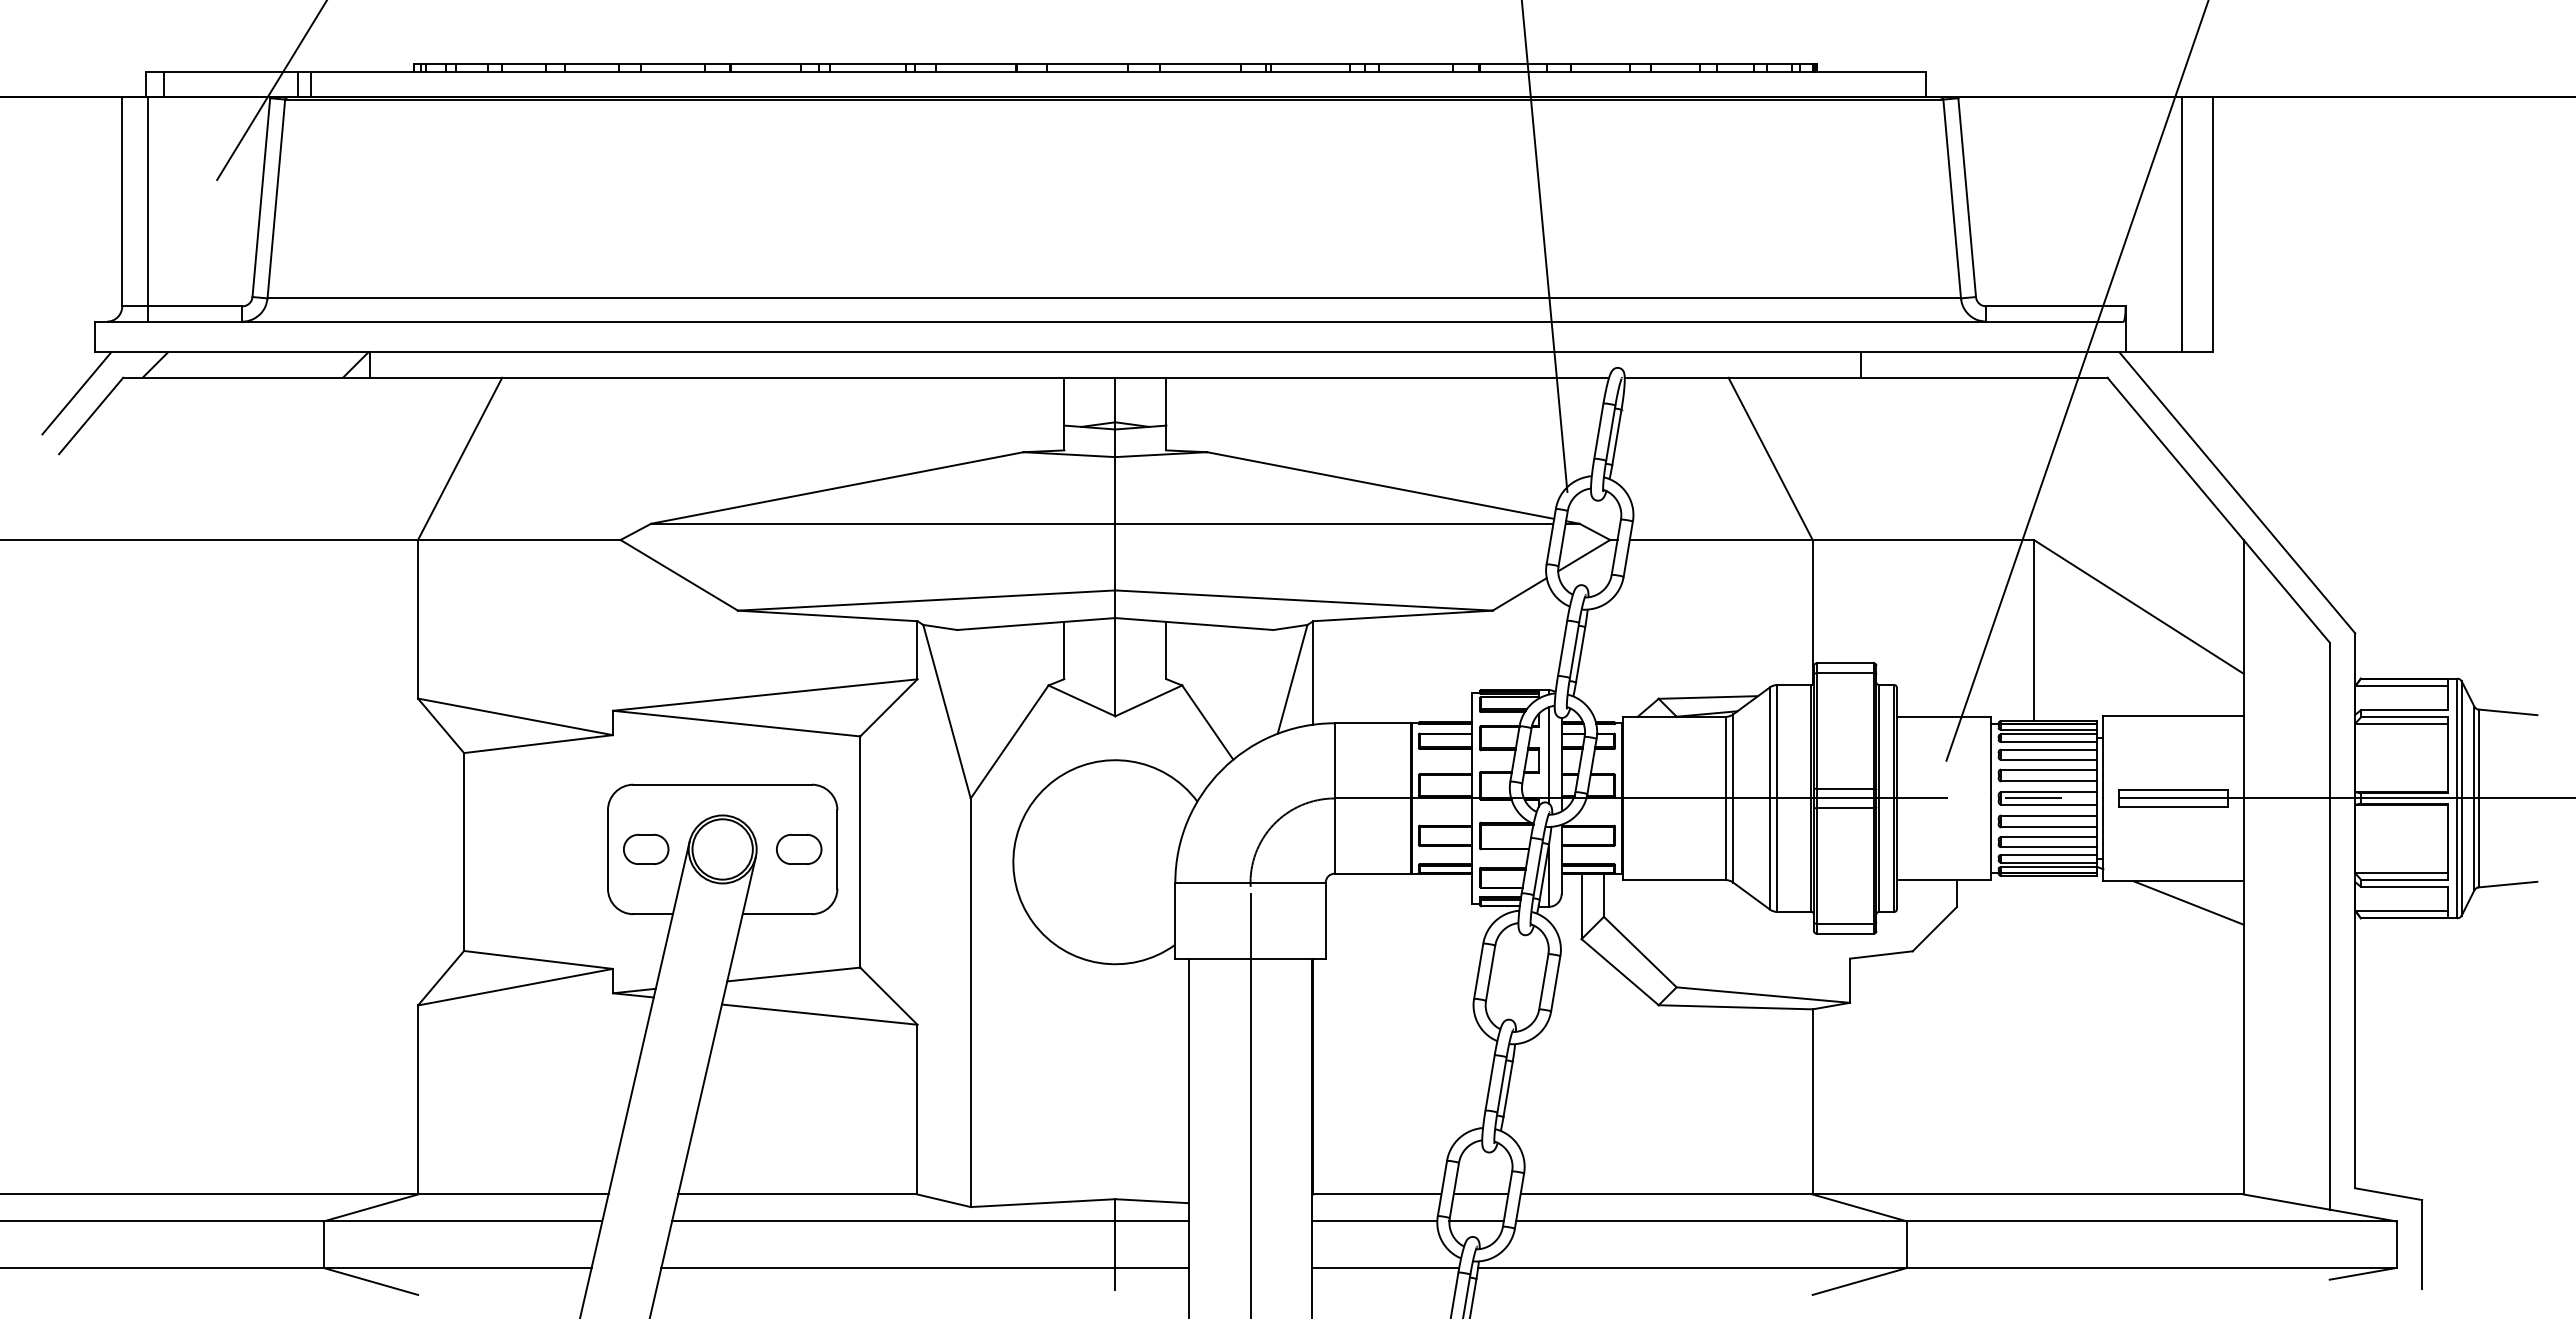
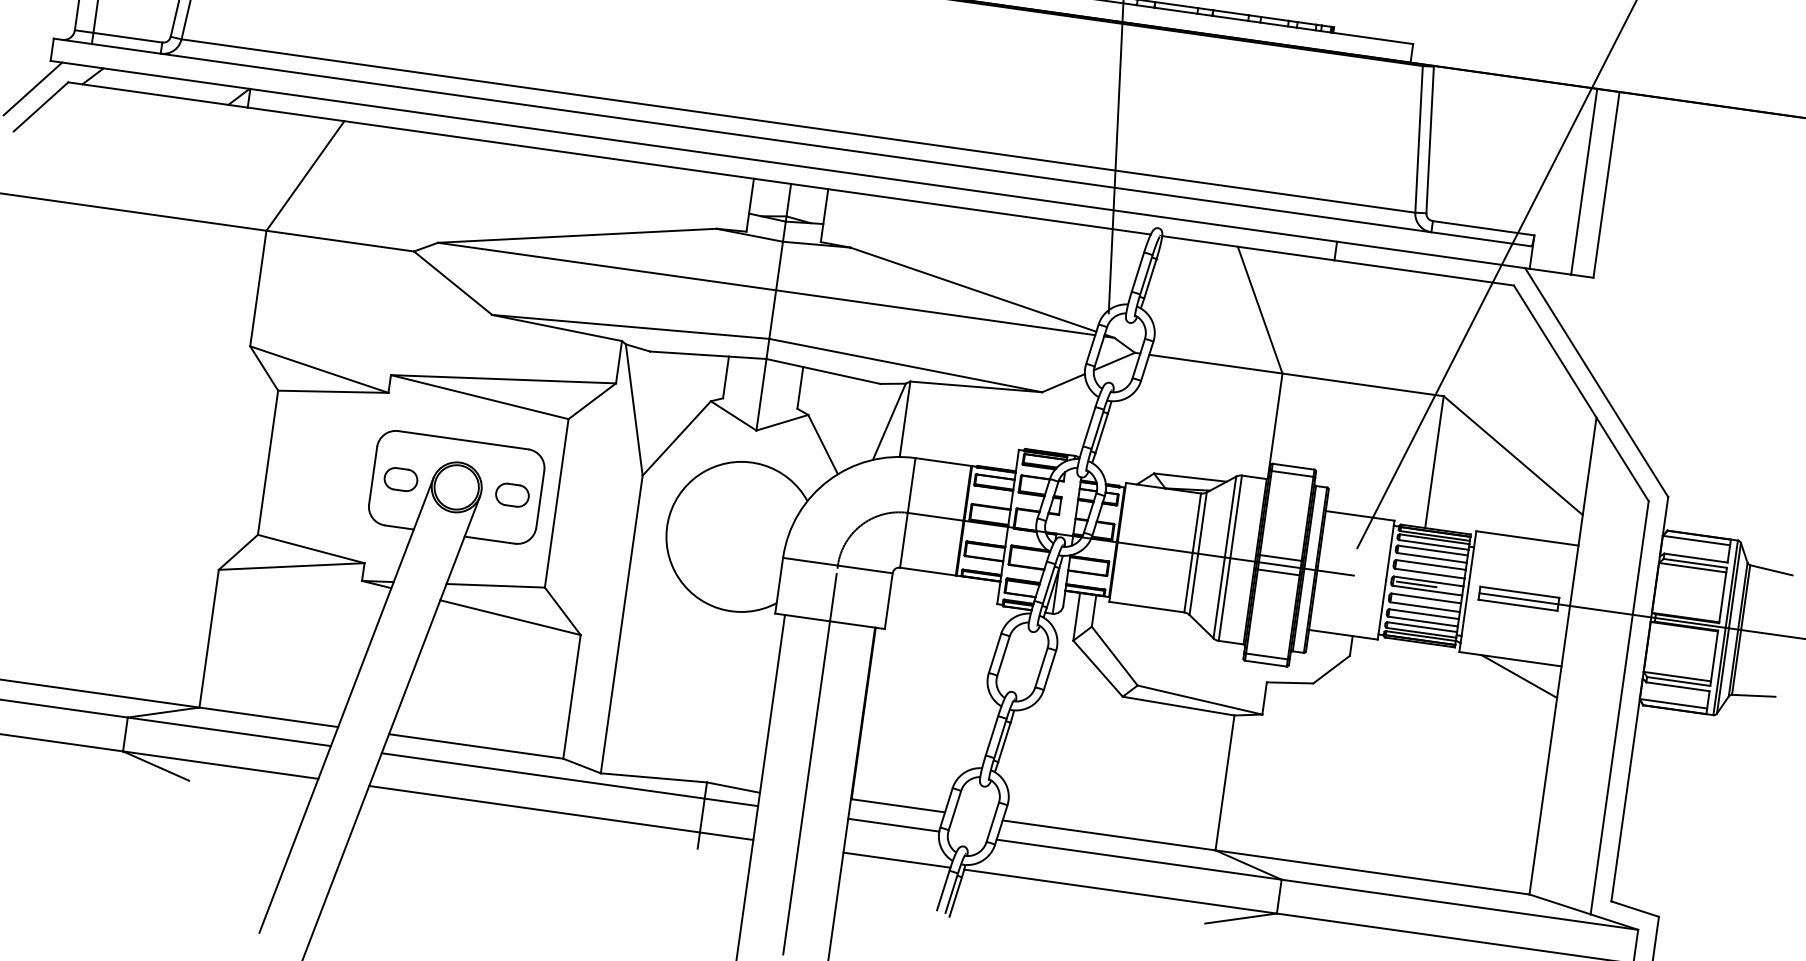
line: (1548, 755) -> (1067, 503), removed
line: (1480, 1194) -> (973, 816), removed
line: (1476, 1221) -> (967, 835), removed

